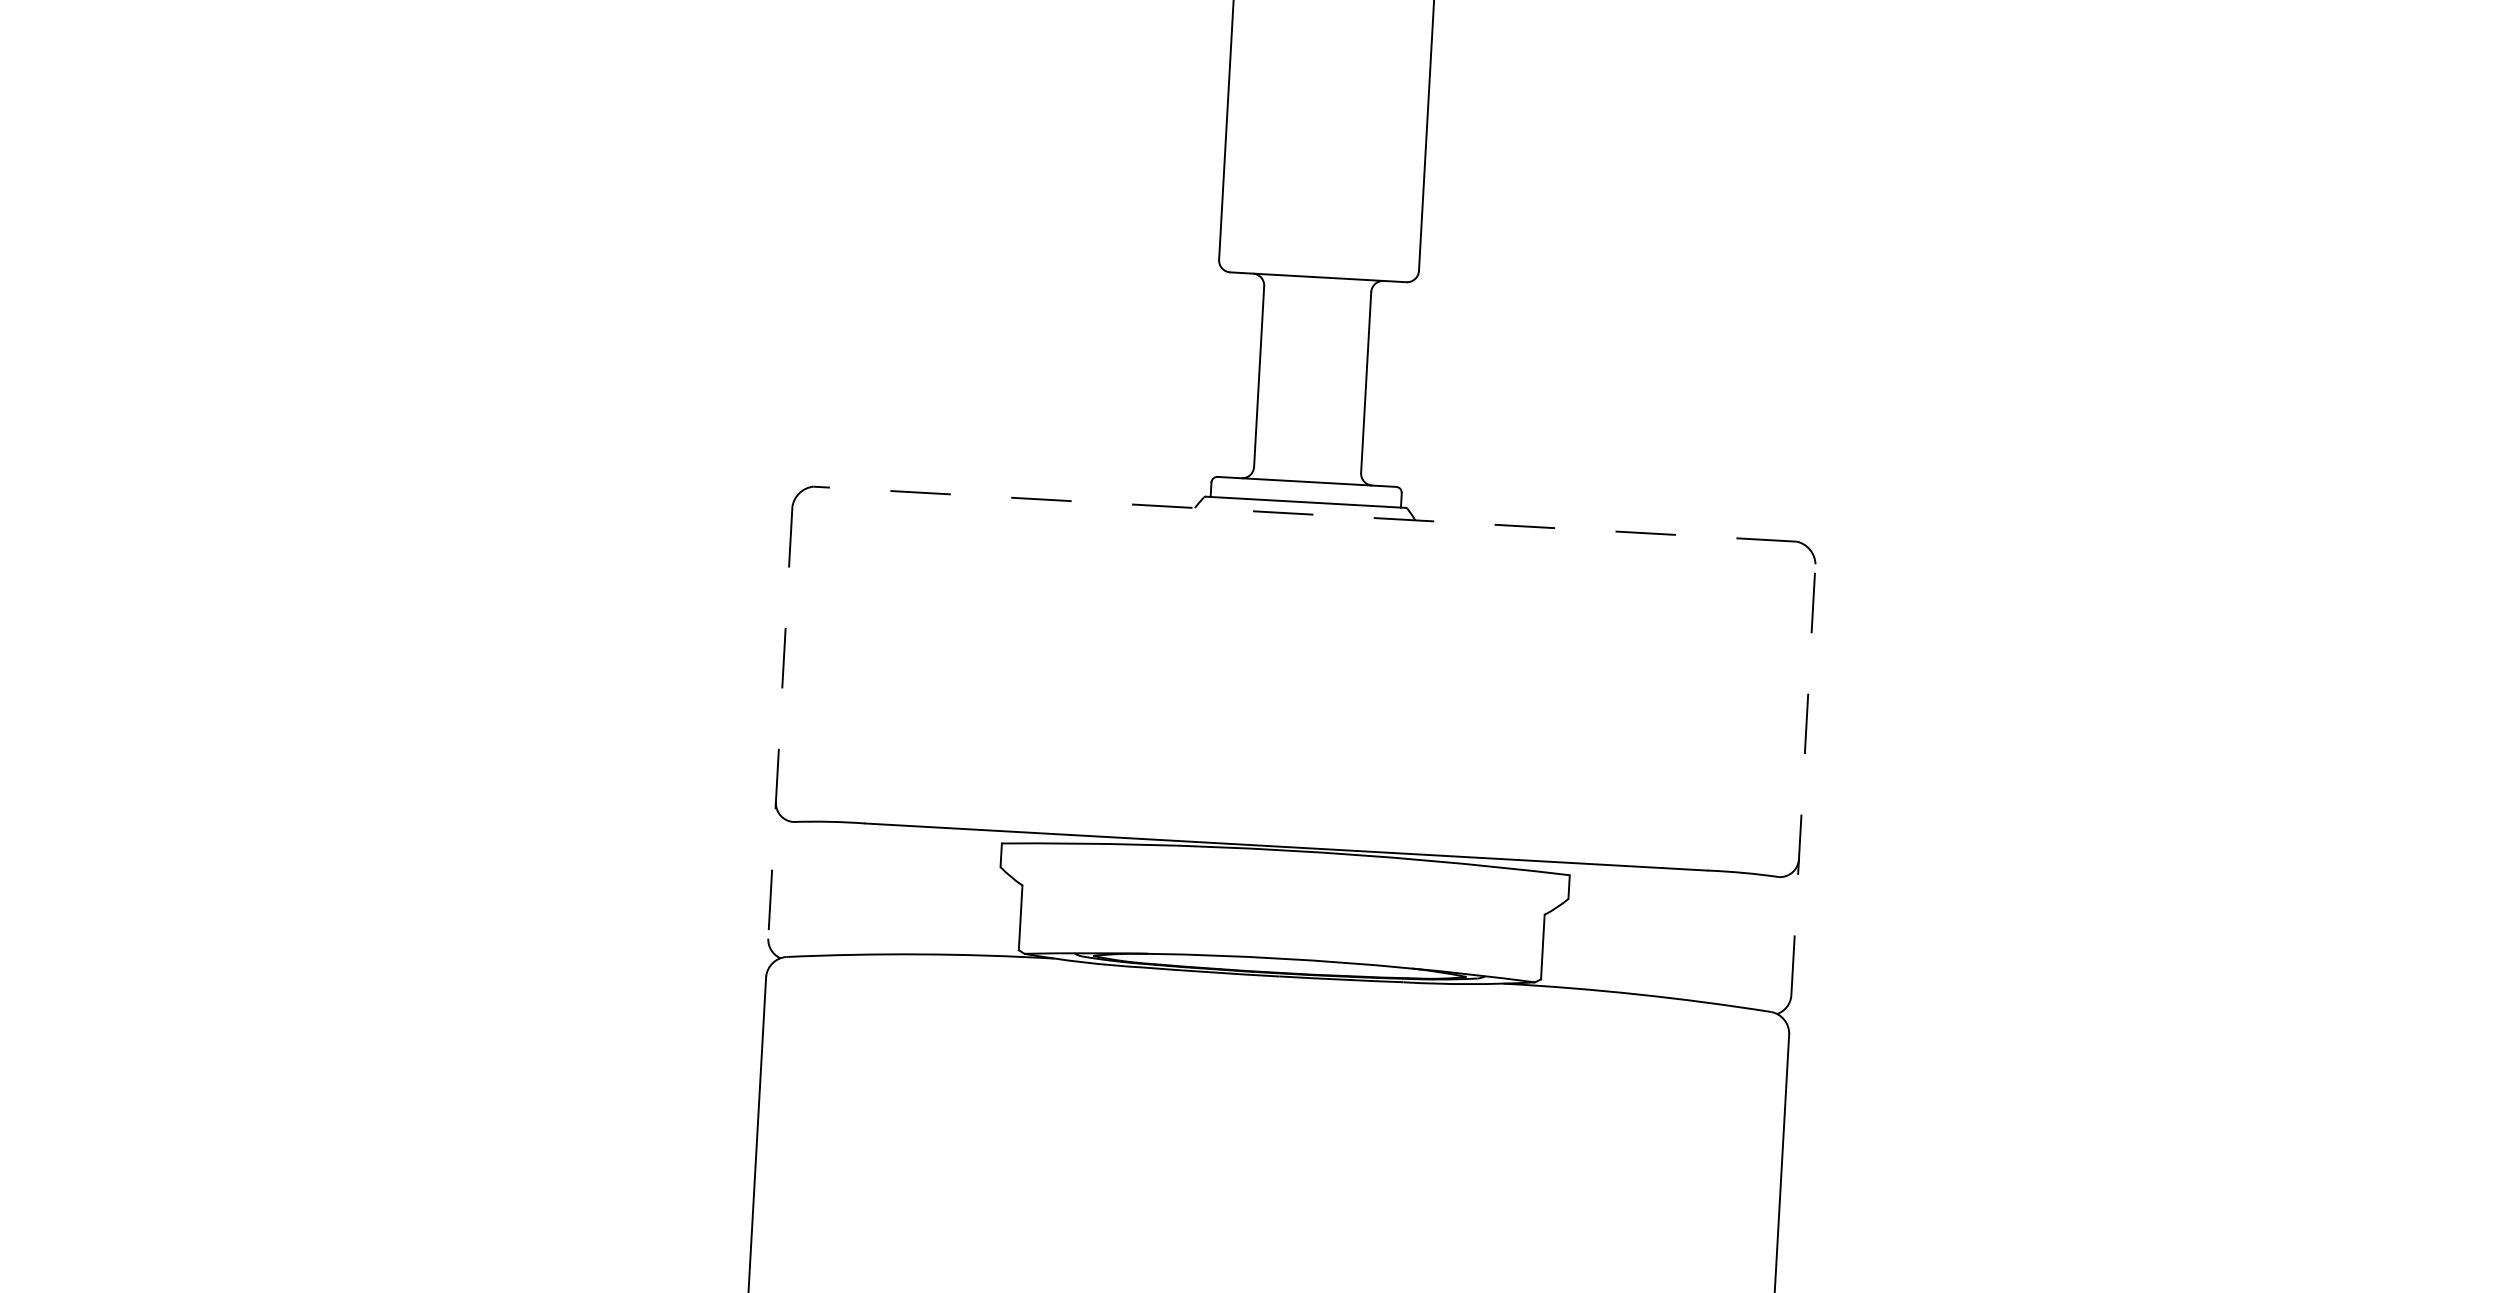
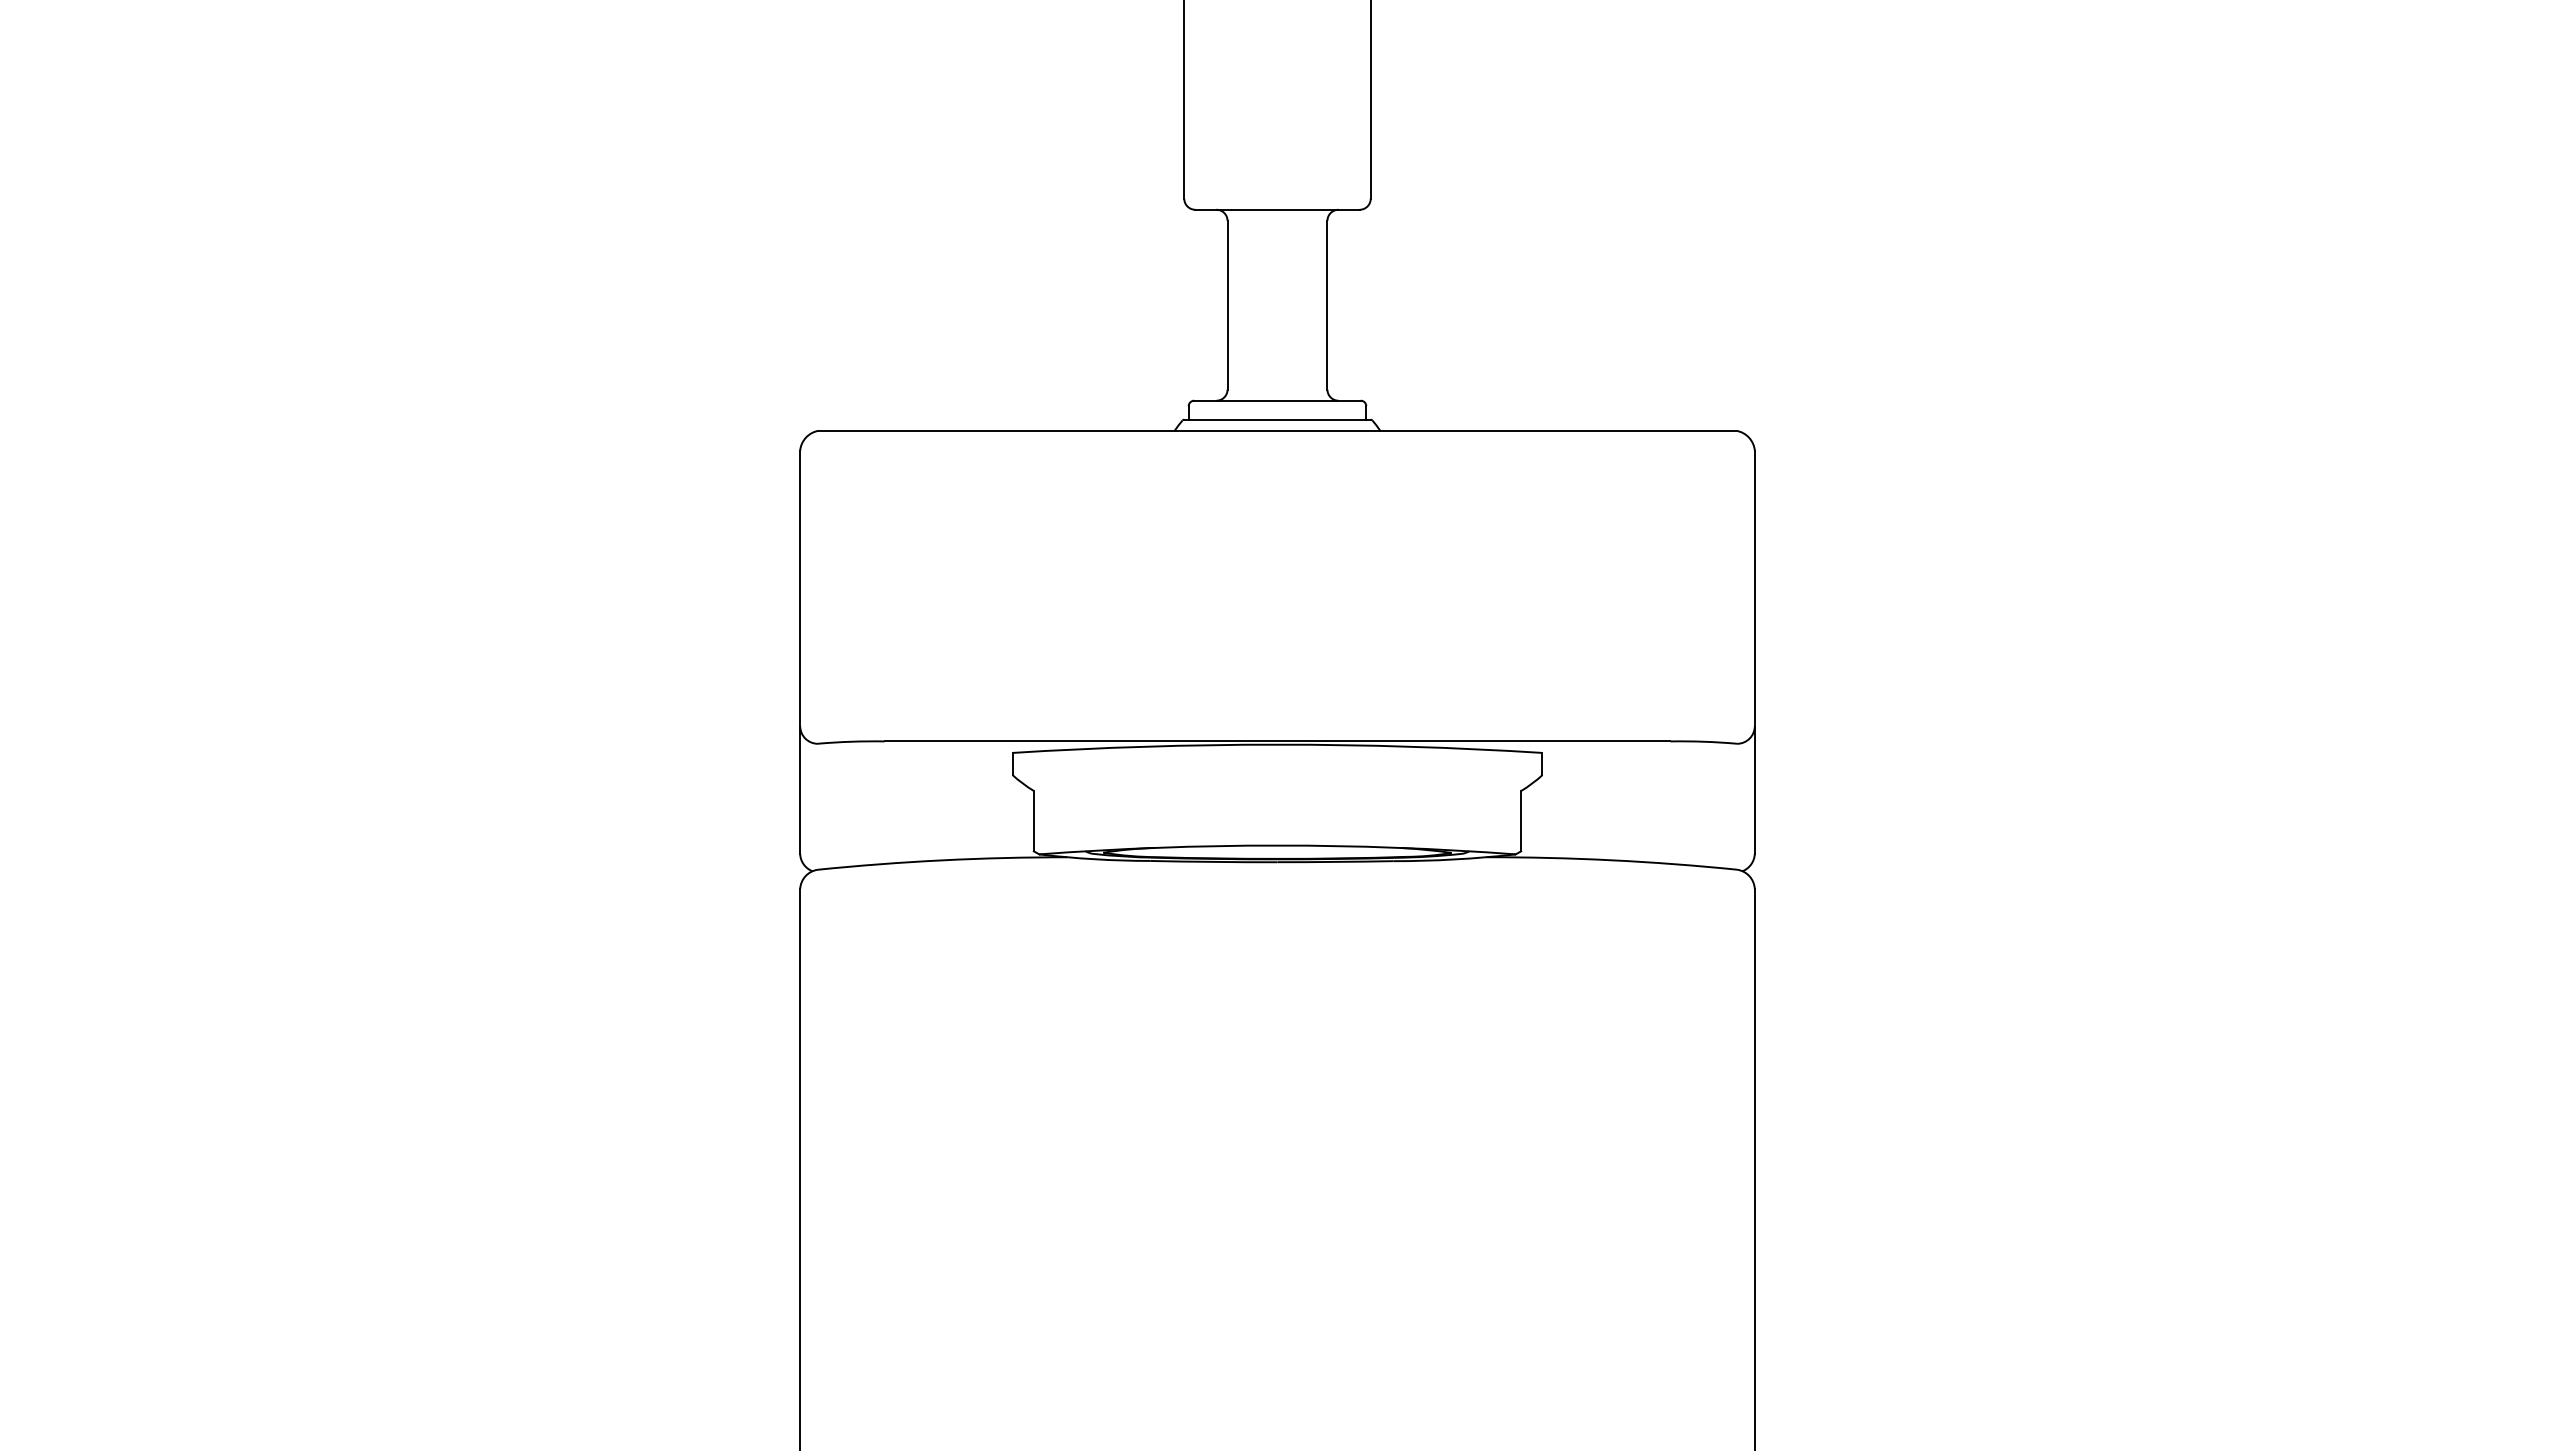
line: (1305, 513) -> (1277, 430), dashed -> solid
line: (780, 723) -> (800, 652), dashed -> solid
line: (1803, 779) -> (1754, 651), dashed -> solid

